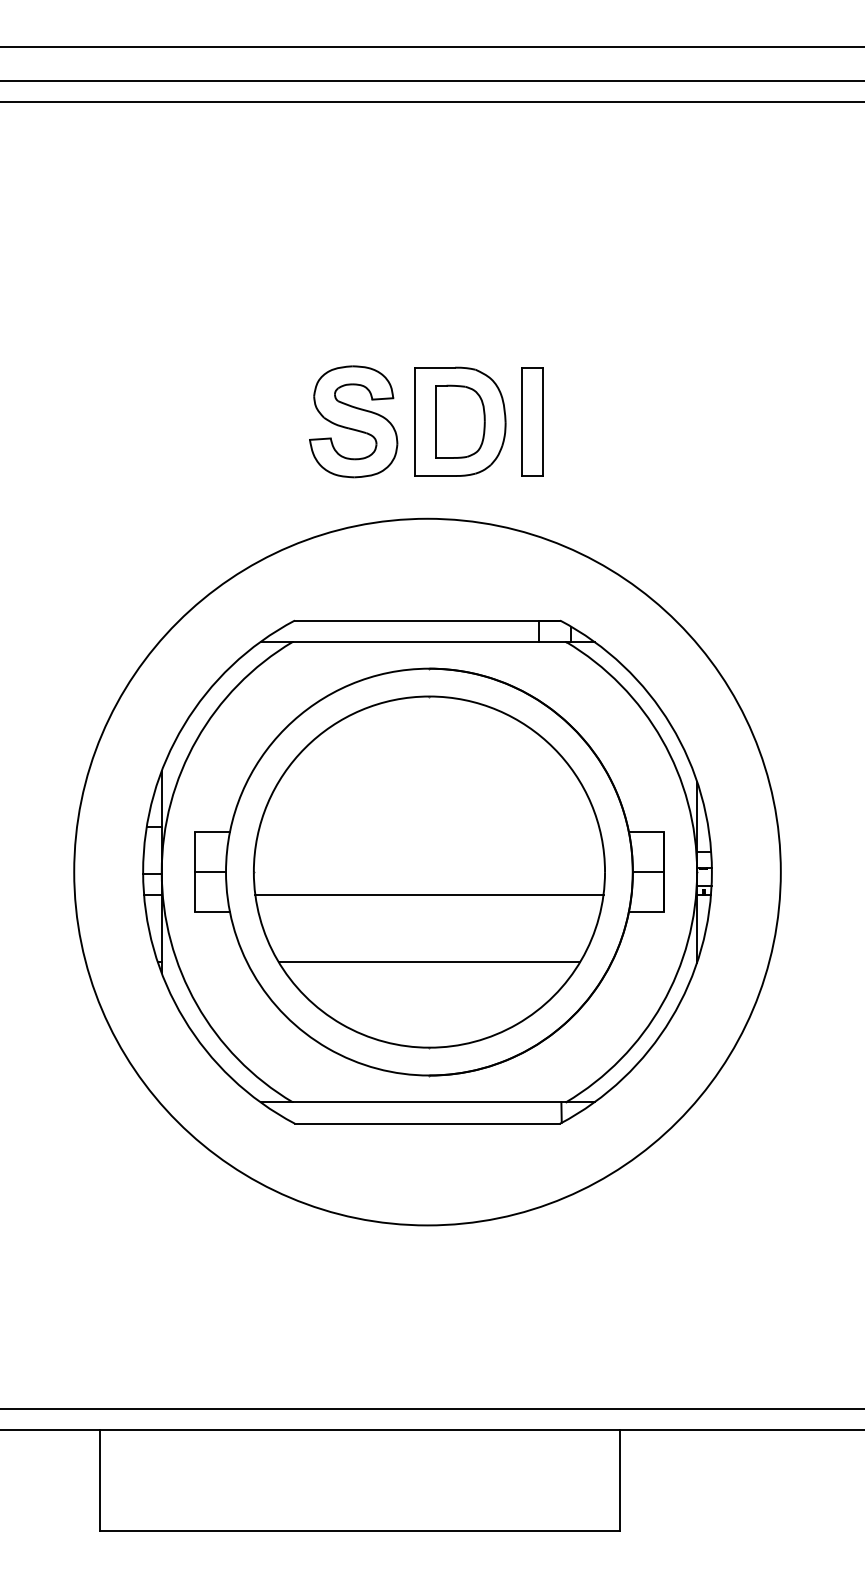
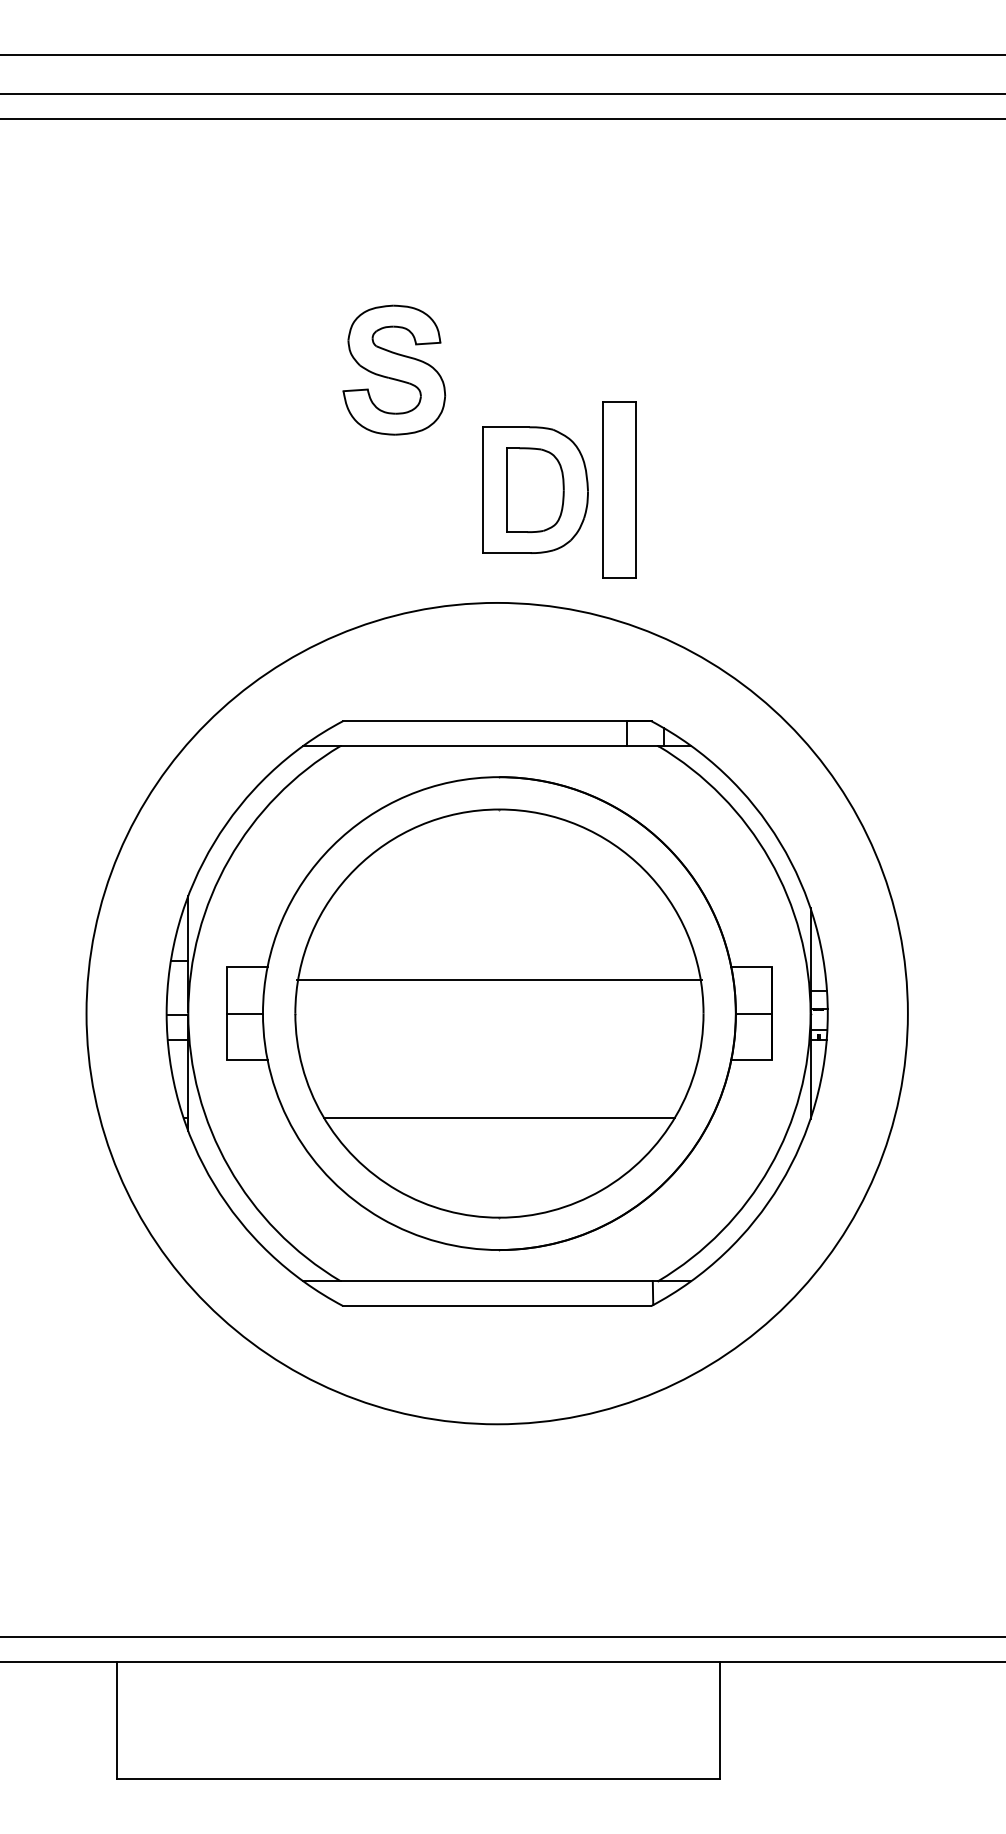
part: (353, 421) -> (394, 369), moved
part: (532, 421) -> (619, 489), size x1.4
line: (429, 894) -> (499, 979), moved

